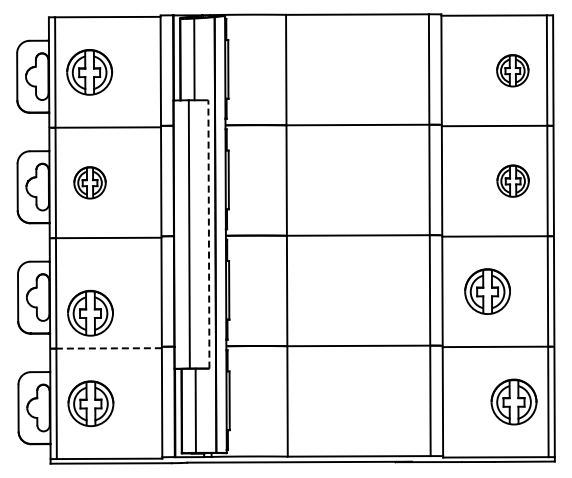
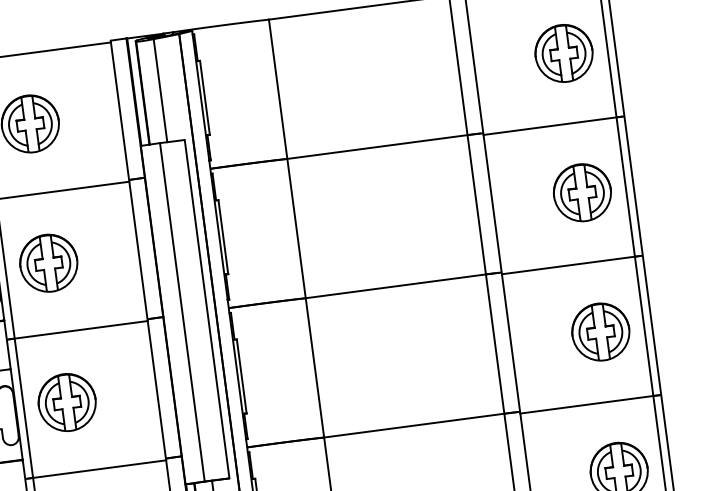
part: (512, 70) -> (563, 53), size x1.43
part: (512, 180) -> (581, 192), size x1.43
part: (89, 182) -> (48, 262), size x1.43
line: (208, 233) -> (206, 308), dashed -> solid
part: (487, 291) -> (600, 331), moved
part: (90, 312) -> (67, 401), moved
line: (109, 348) -> (100, 469), dashed -> solid

